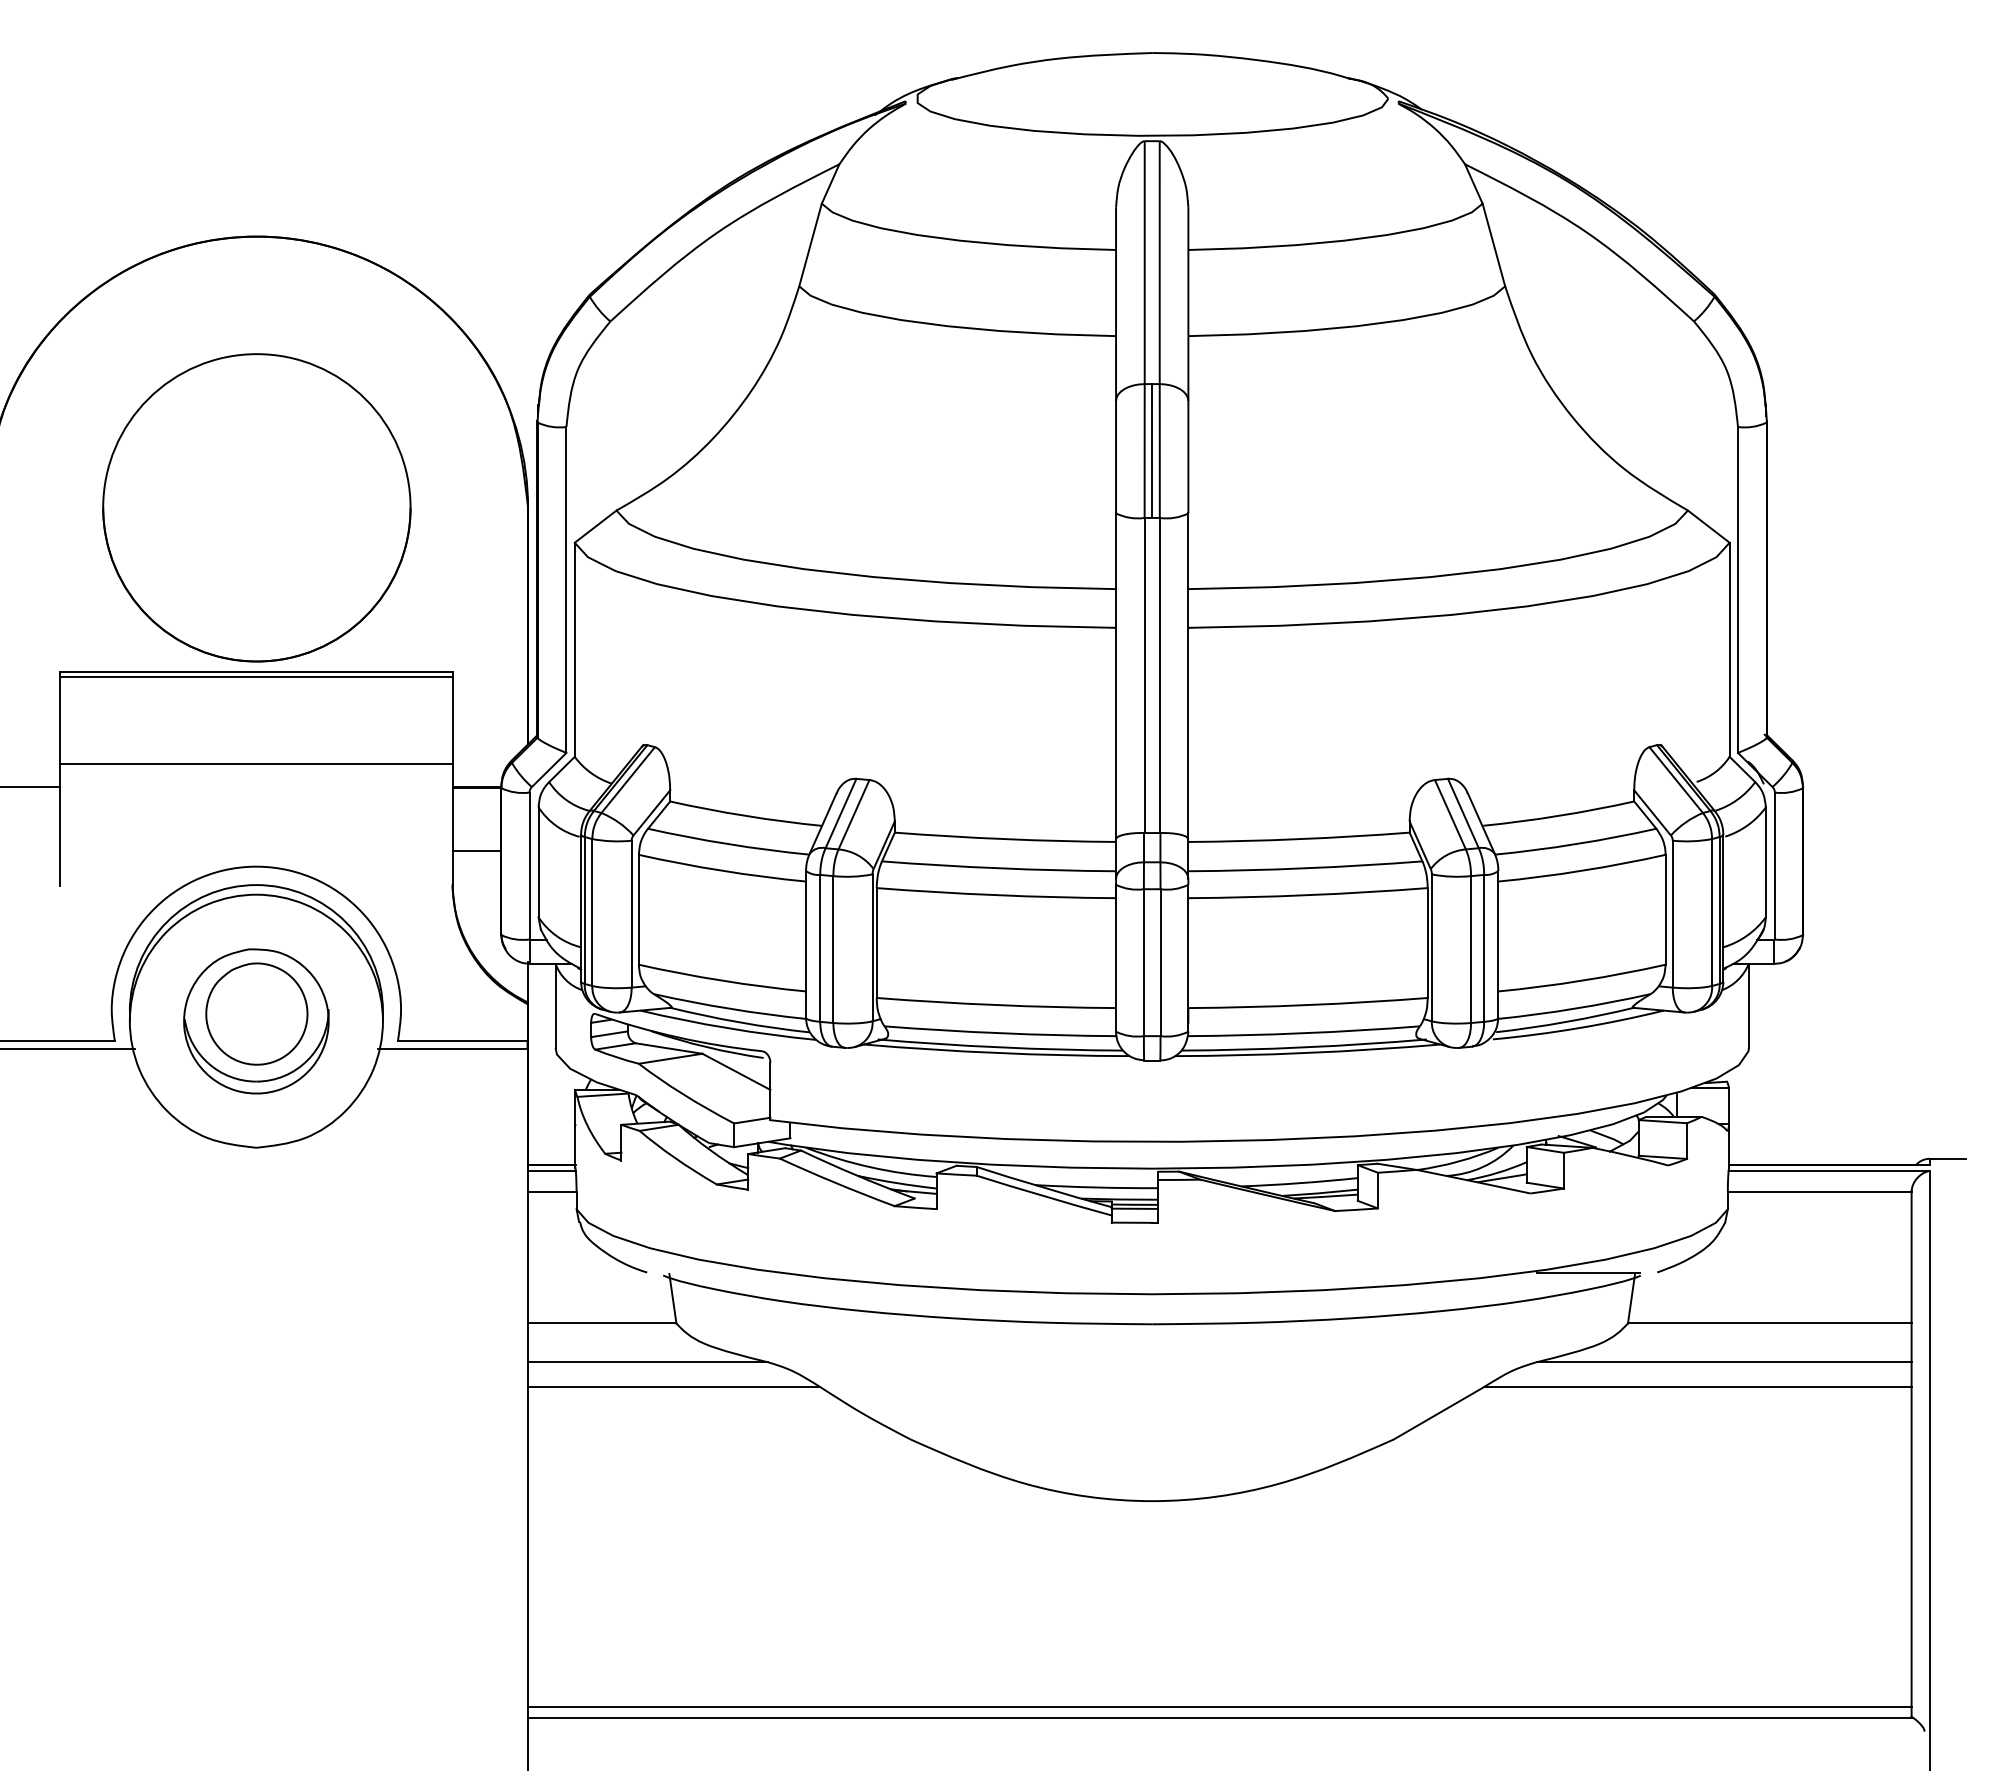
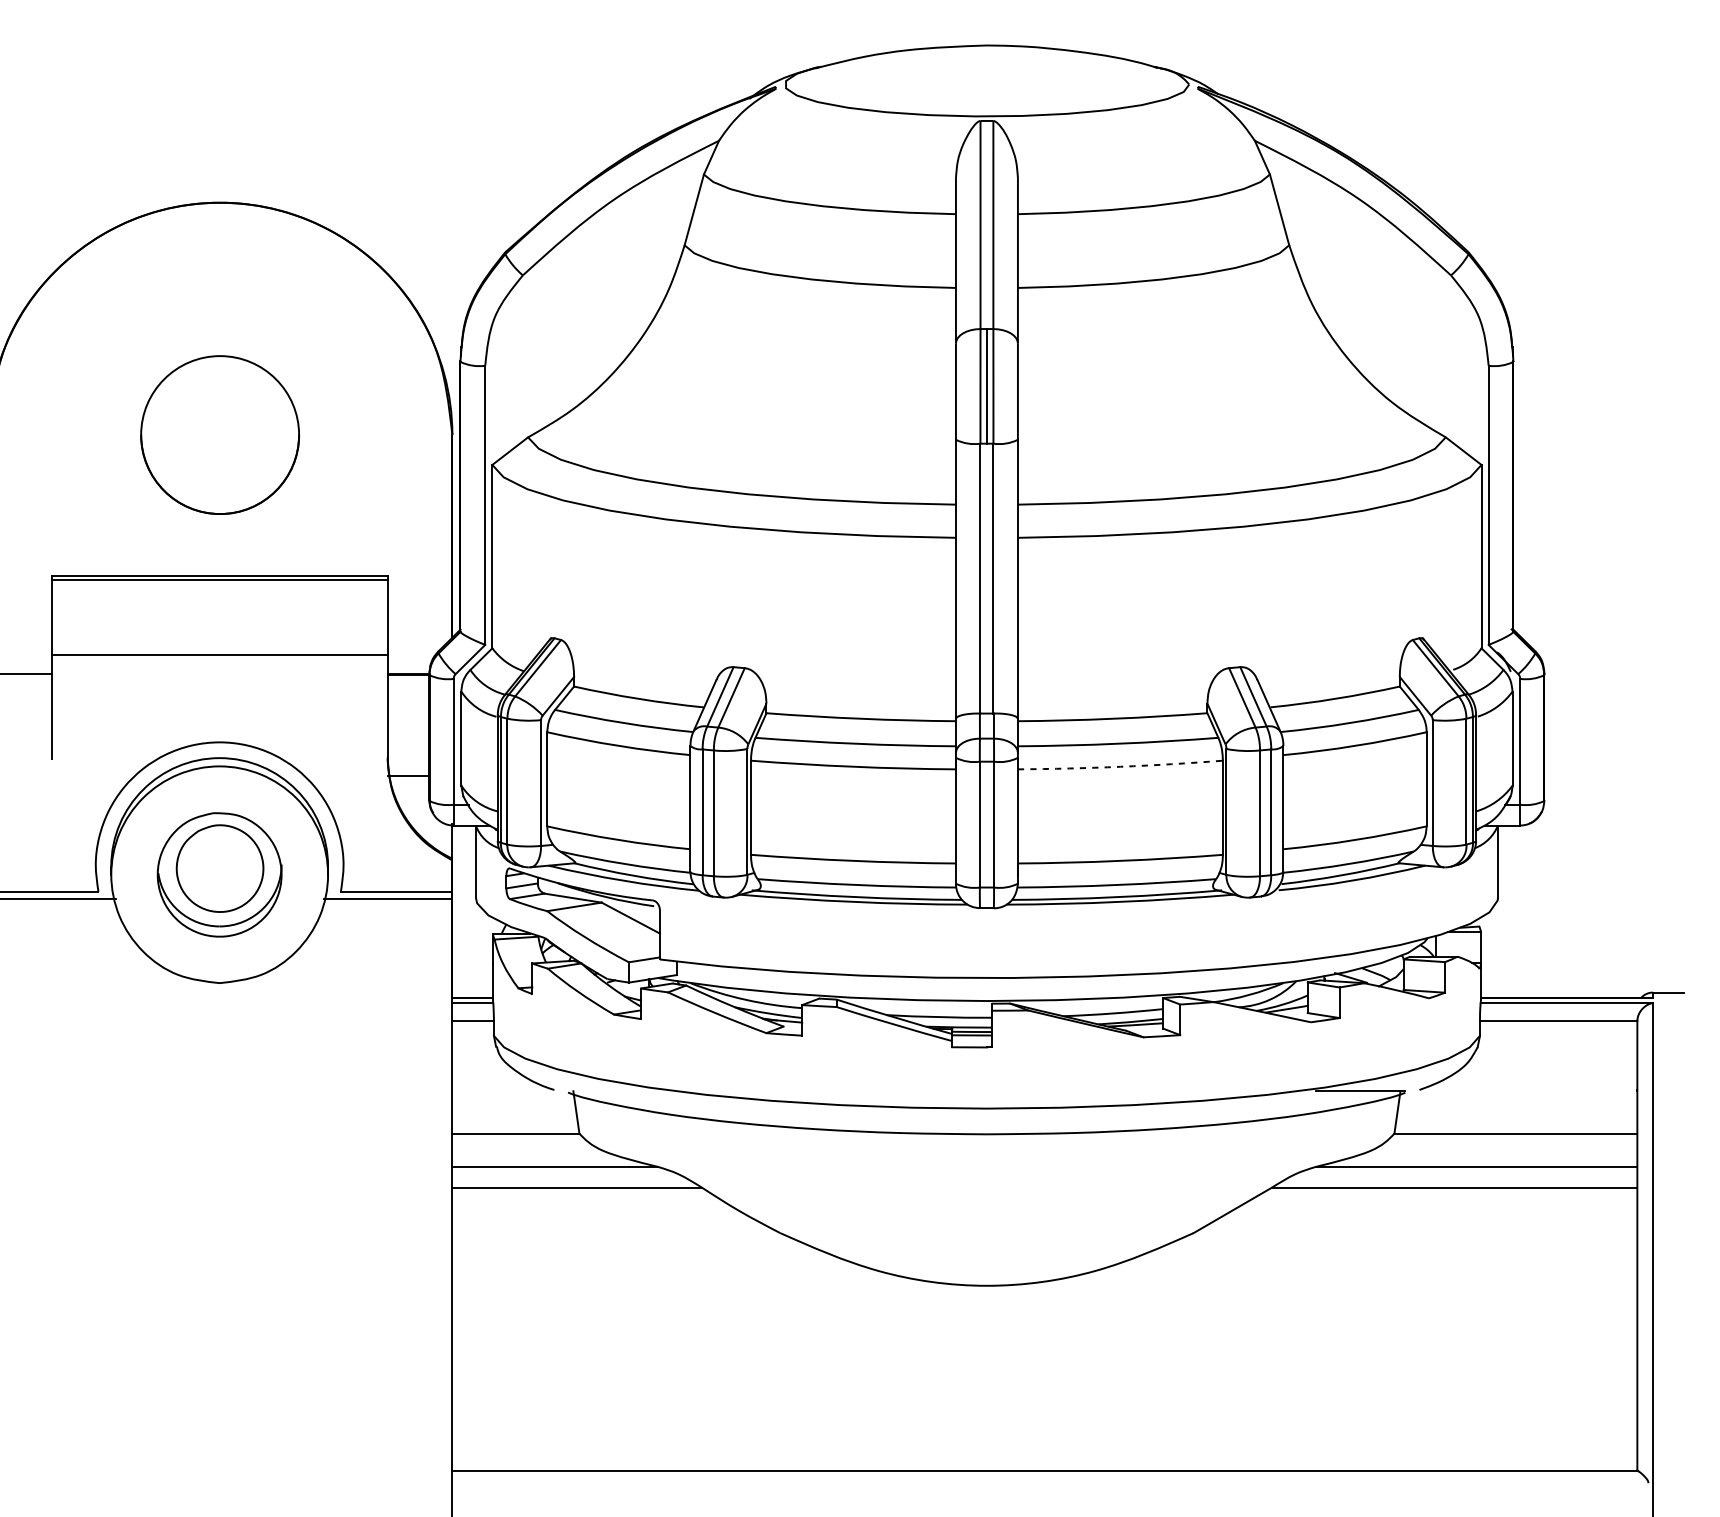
circle: (256, 507) -> (219, 434), size x0.6
line: (476, 851) -> (408, 775), moved
arc: (1308, 895) -> (1120, 767), solid -> dashed
line: (1219, 1707) -> (1044, 1462), removed

